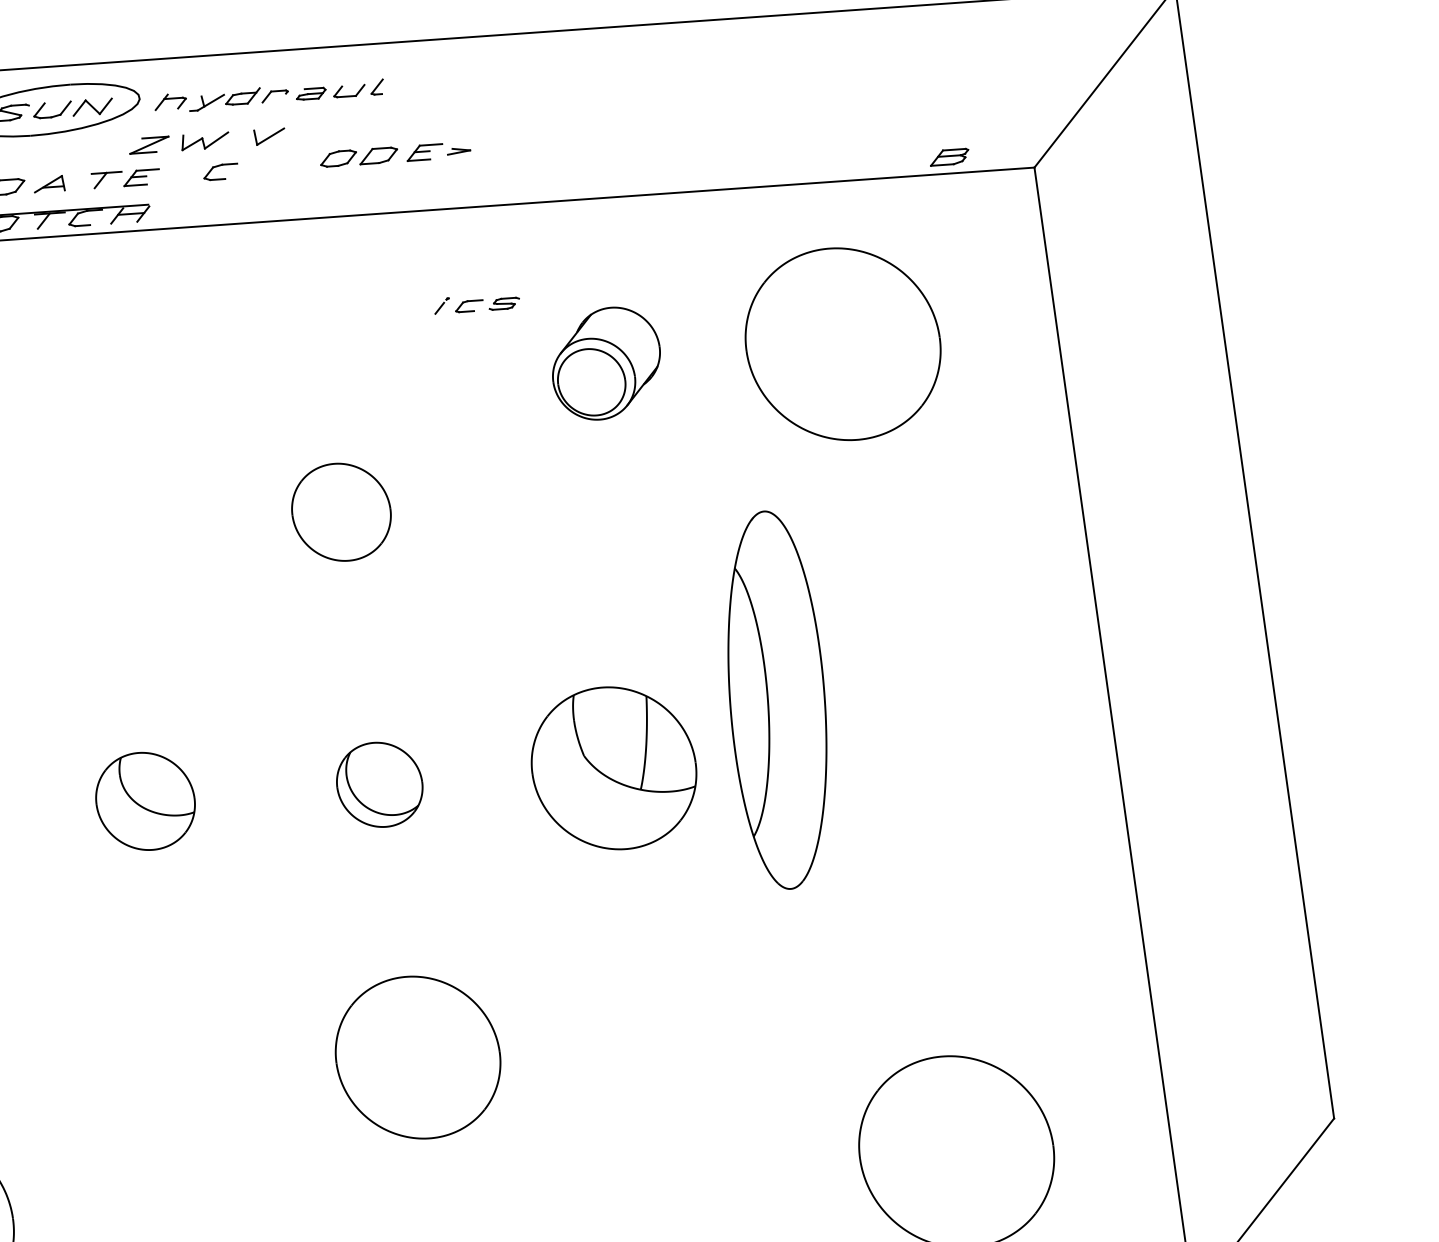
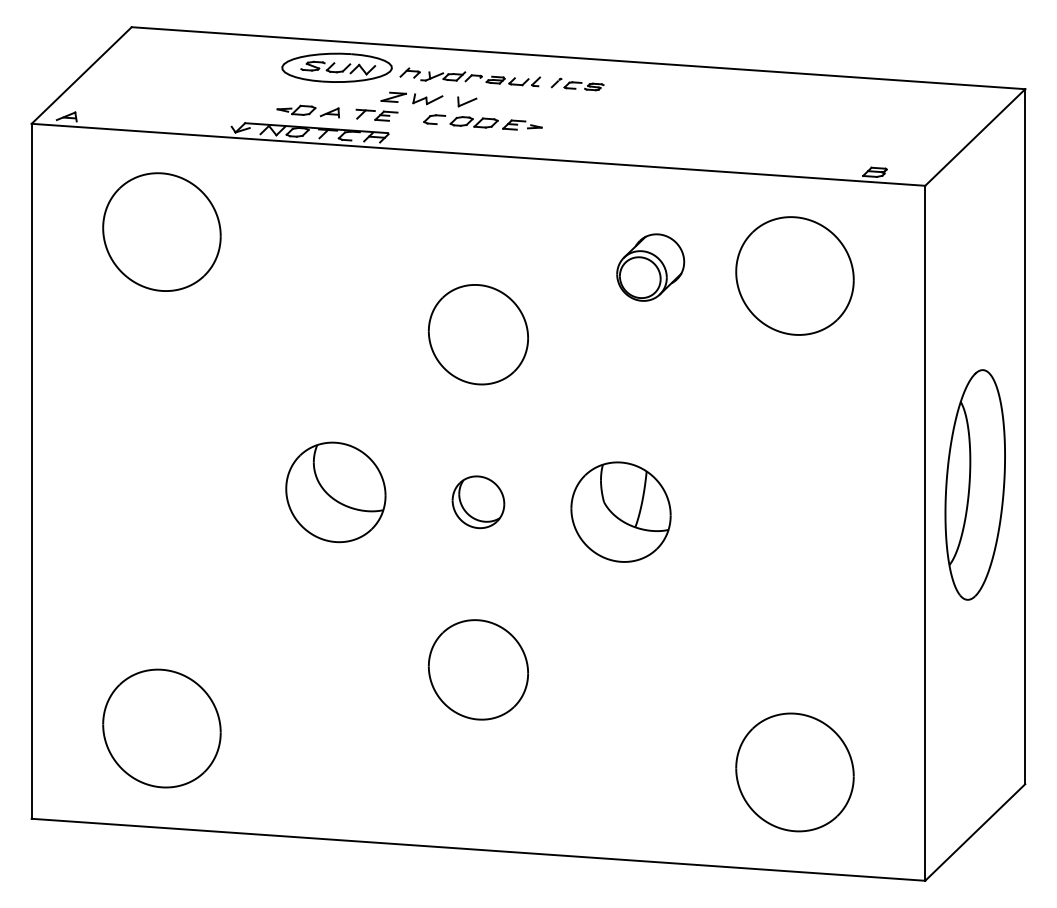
part: (394, 154) -> (495, 123), moved
part: (476, 303) -> (577, 84), moved
part: (341, 511) -> (478, 334), size x1.67
part: (776, 699) -> (974, 484), moved
part: (144, 801) -> (335, 492), size x1.67

